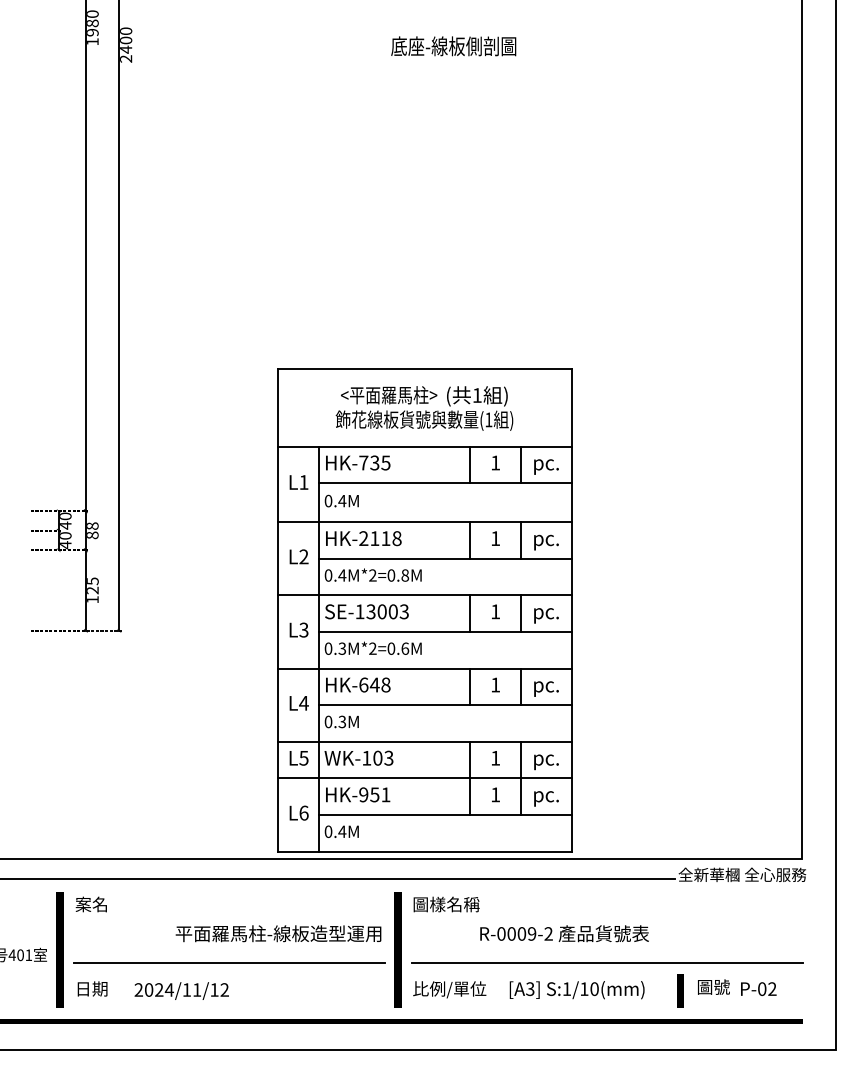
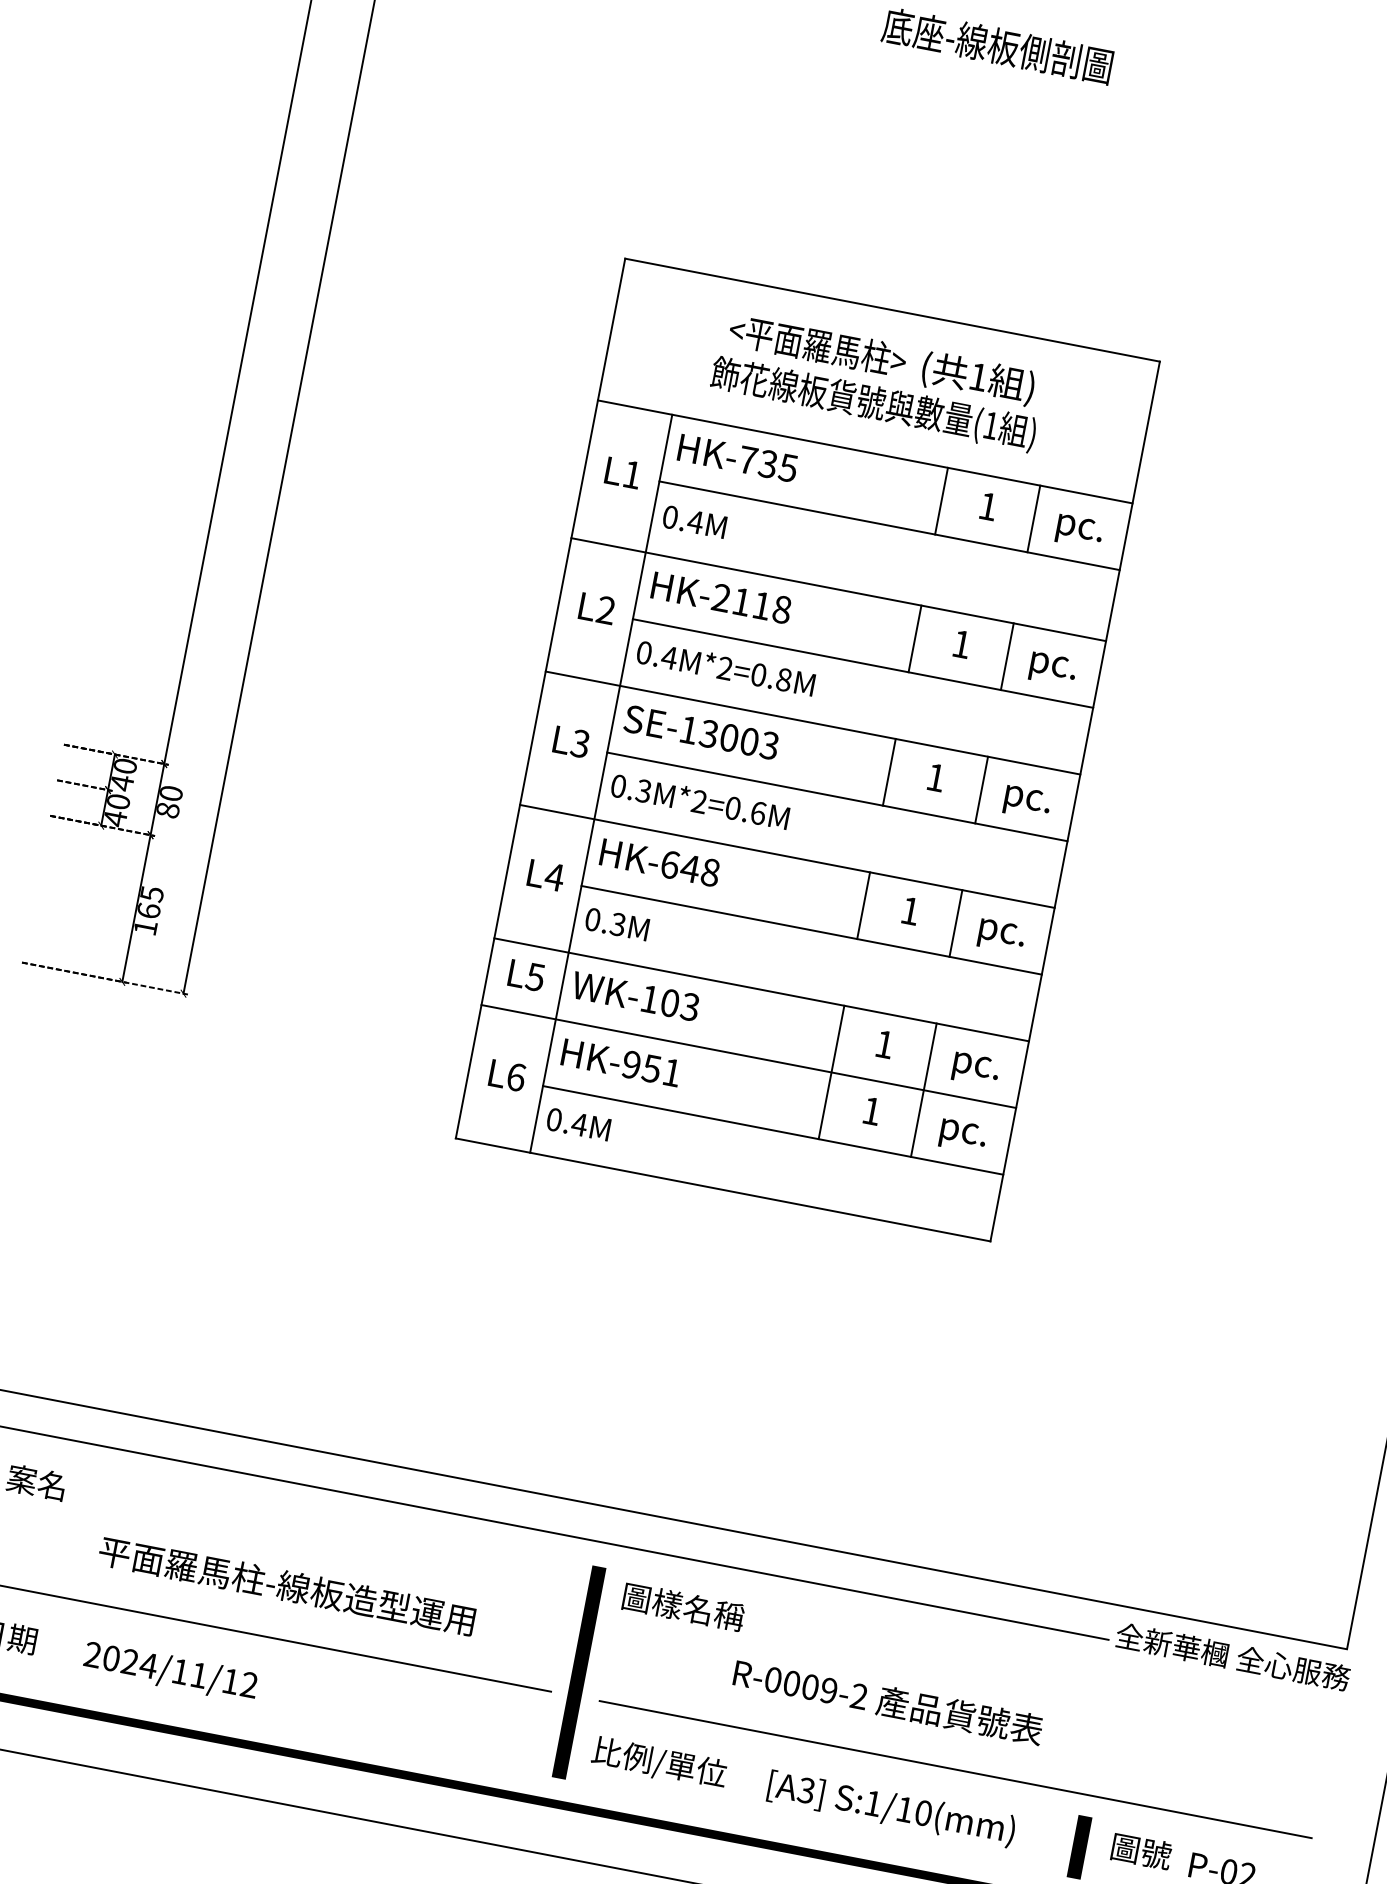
text: (92, 525) -> (171, 792), 88 -> 80
text: (92, 590) -> (148, 910), 125 -> 165
part: (424, 610) -> (806, 750), moved
text: (278, 933) -> (287, 1585), moved

